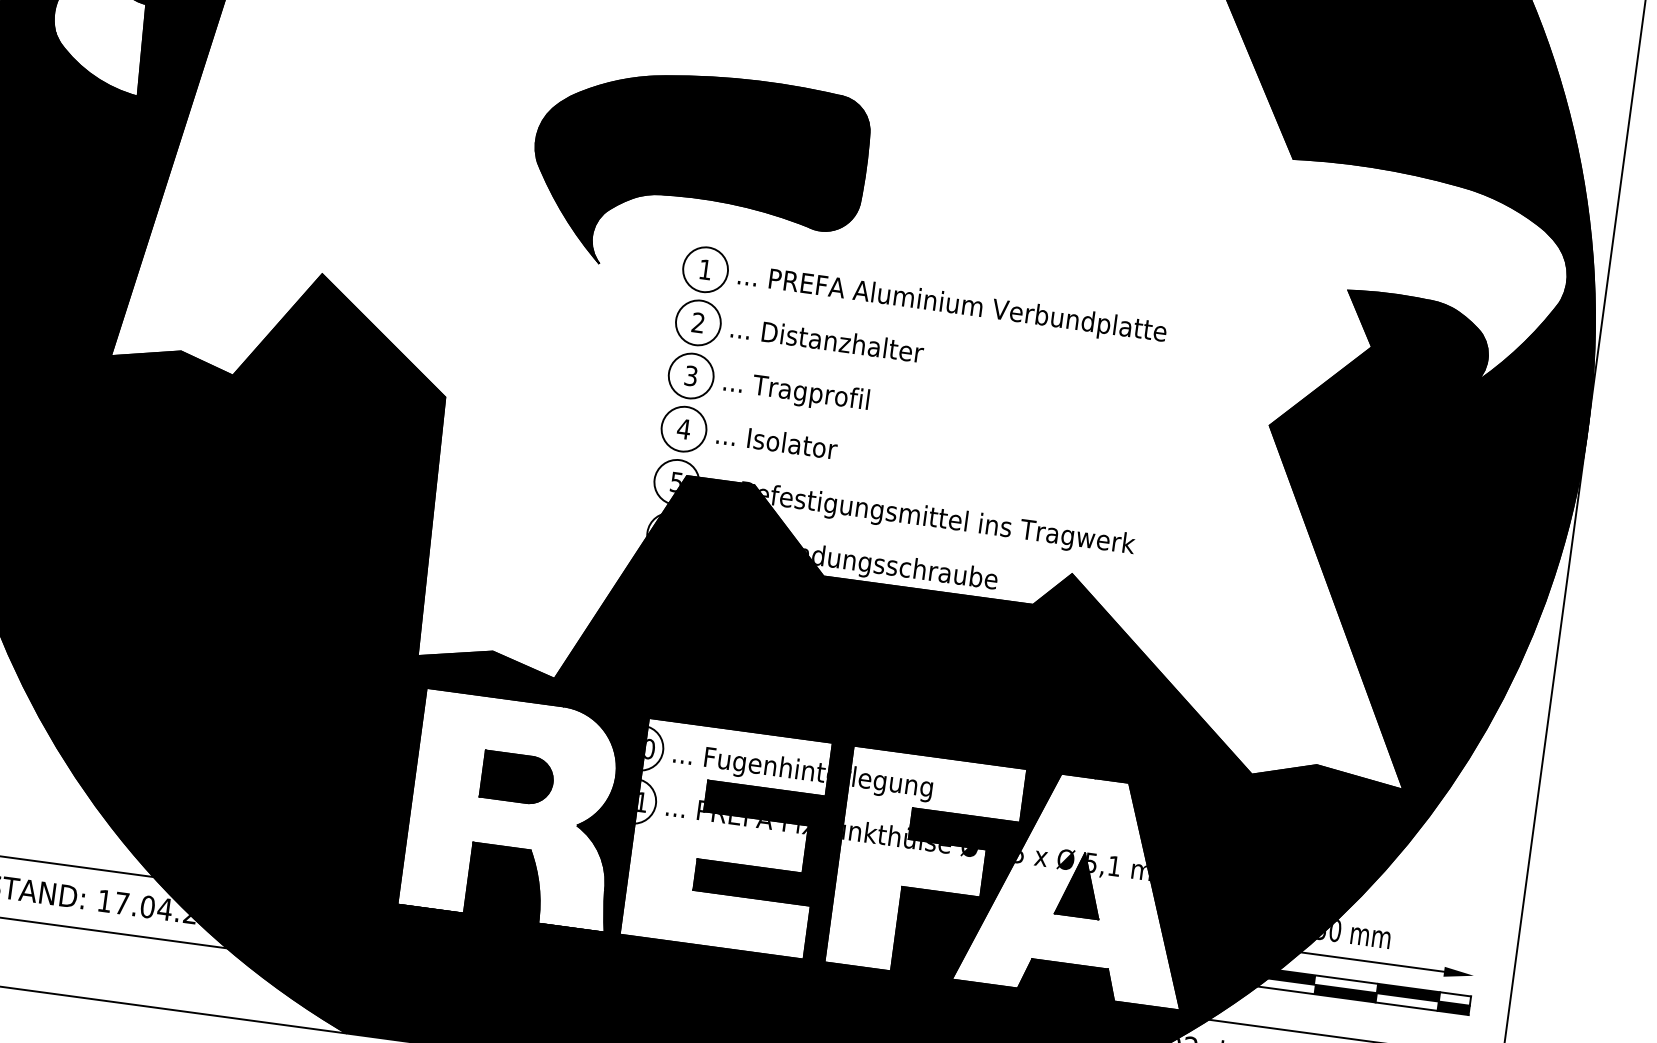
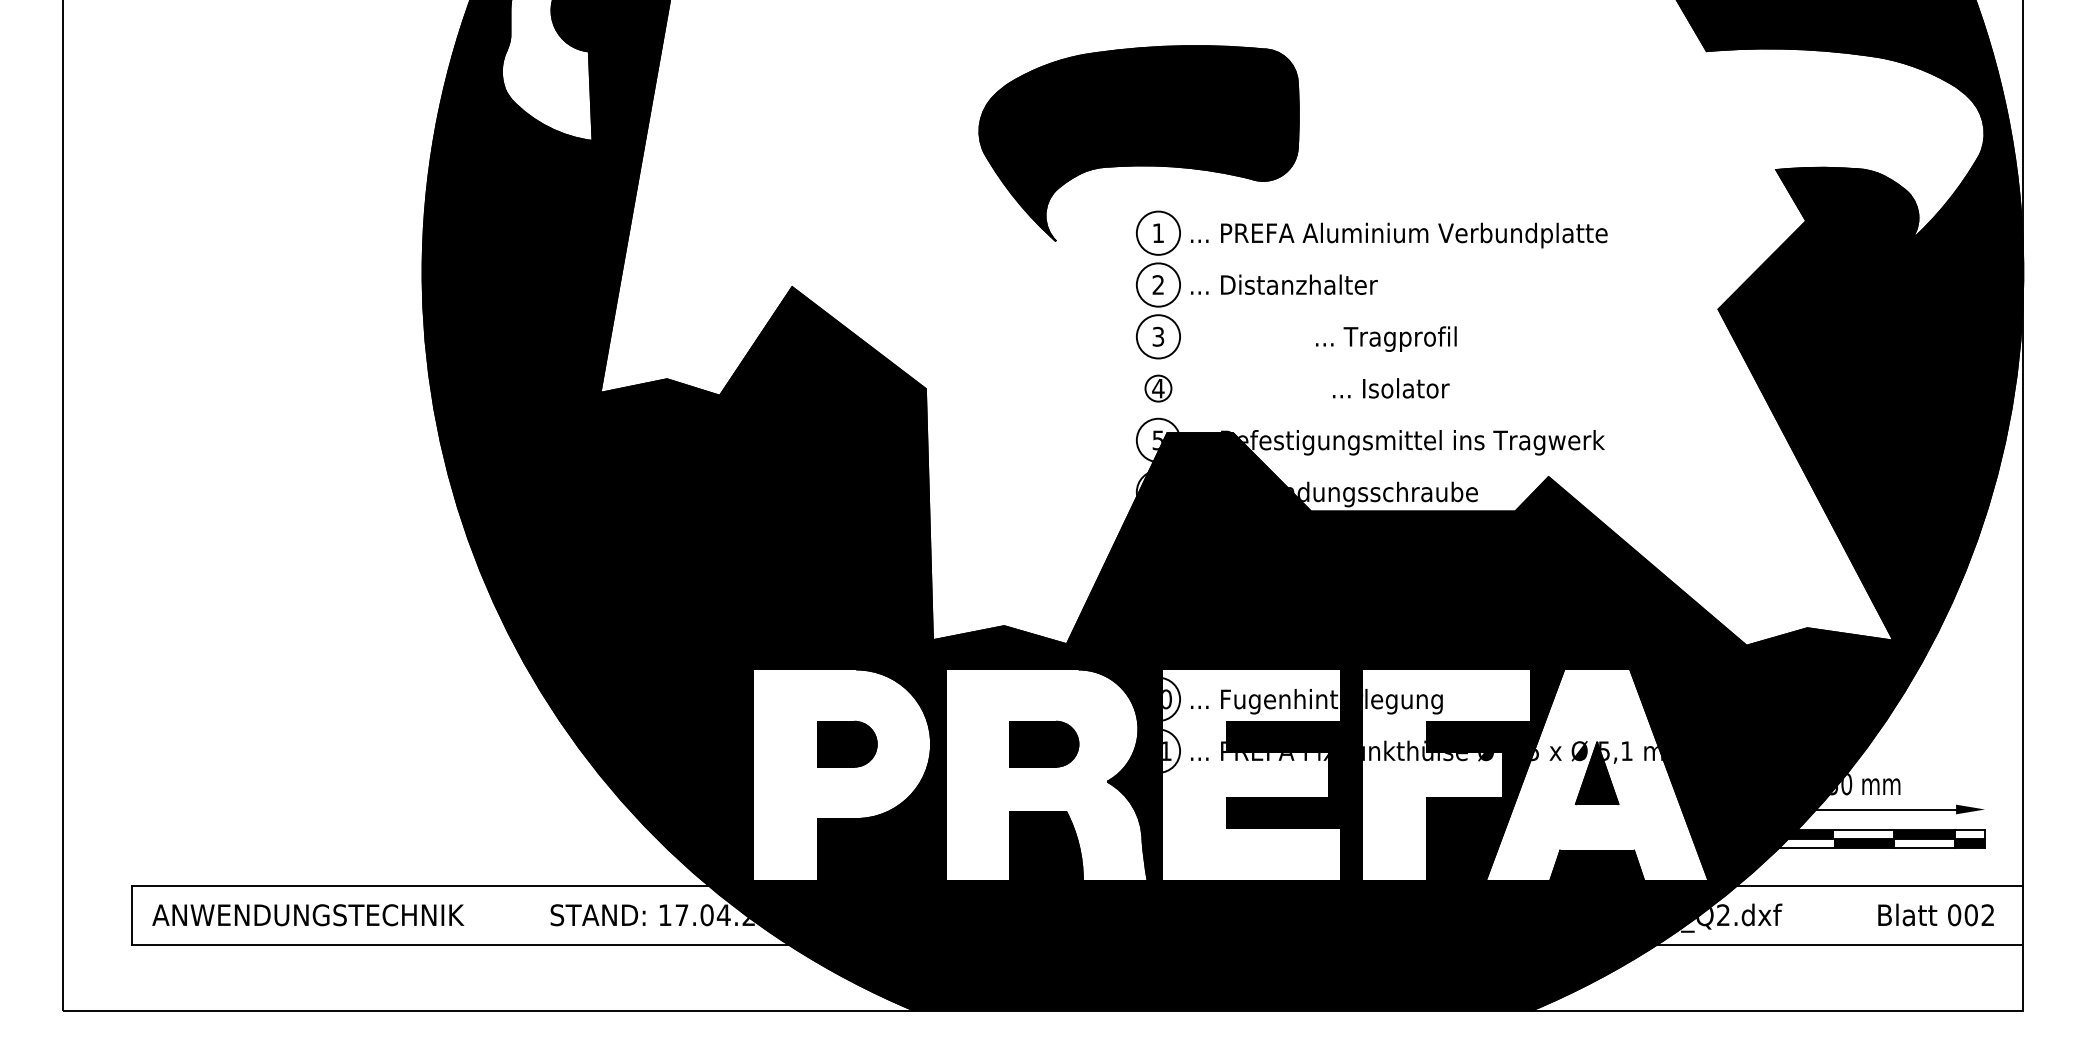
text: (796, 392) -> (1386, 338), moved
circle: (684, 429) -> (1158, 388), size x0.6
text: (777, 441) -> (1391, 388), moved

